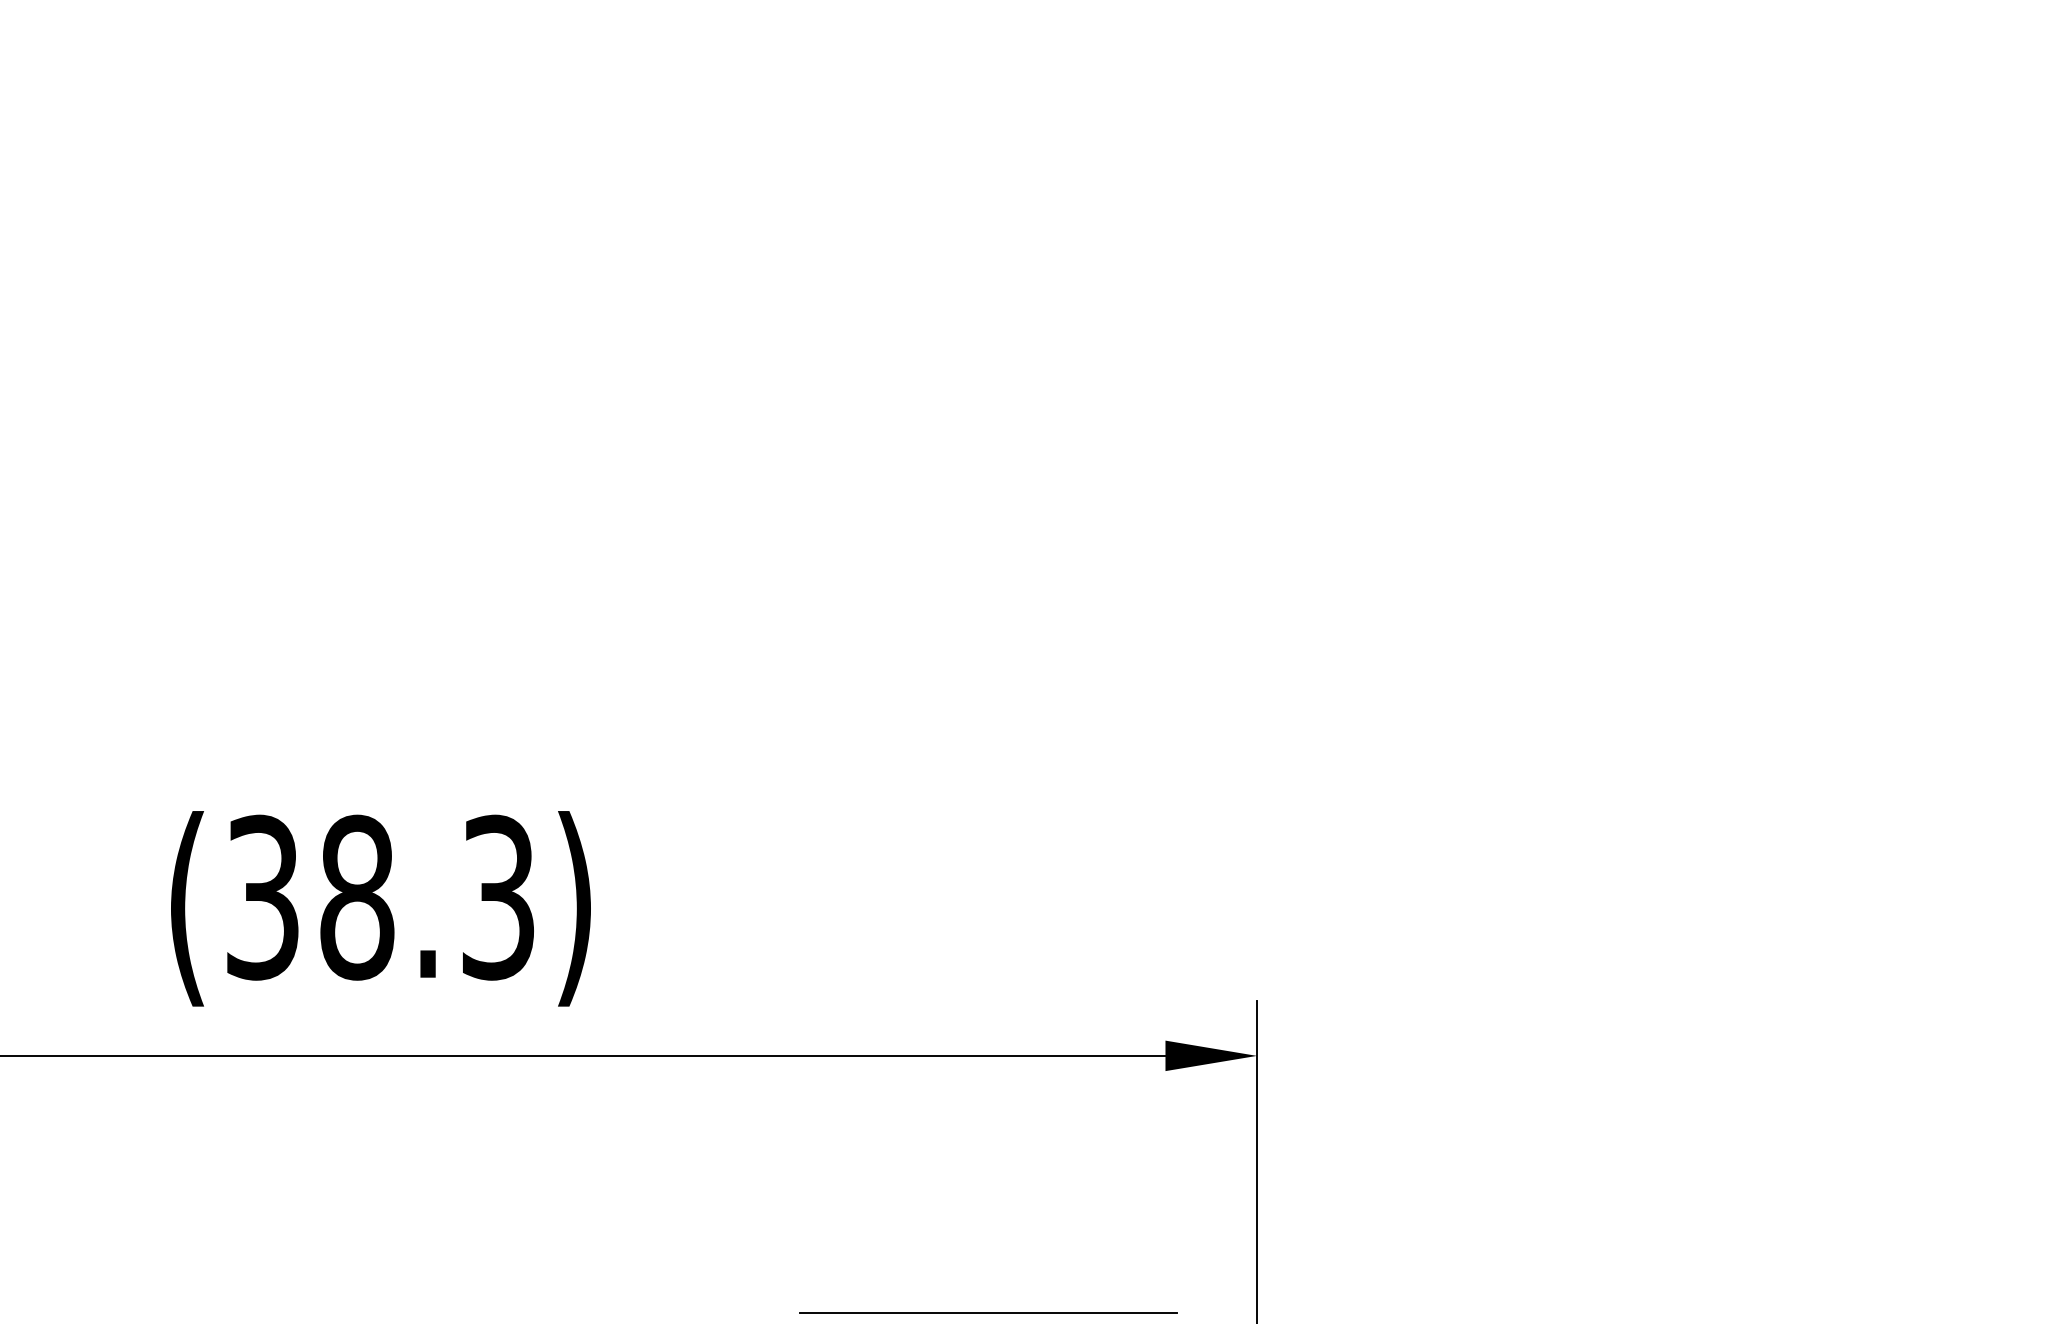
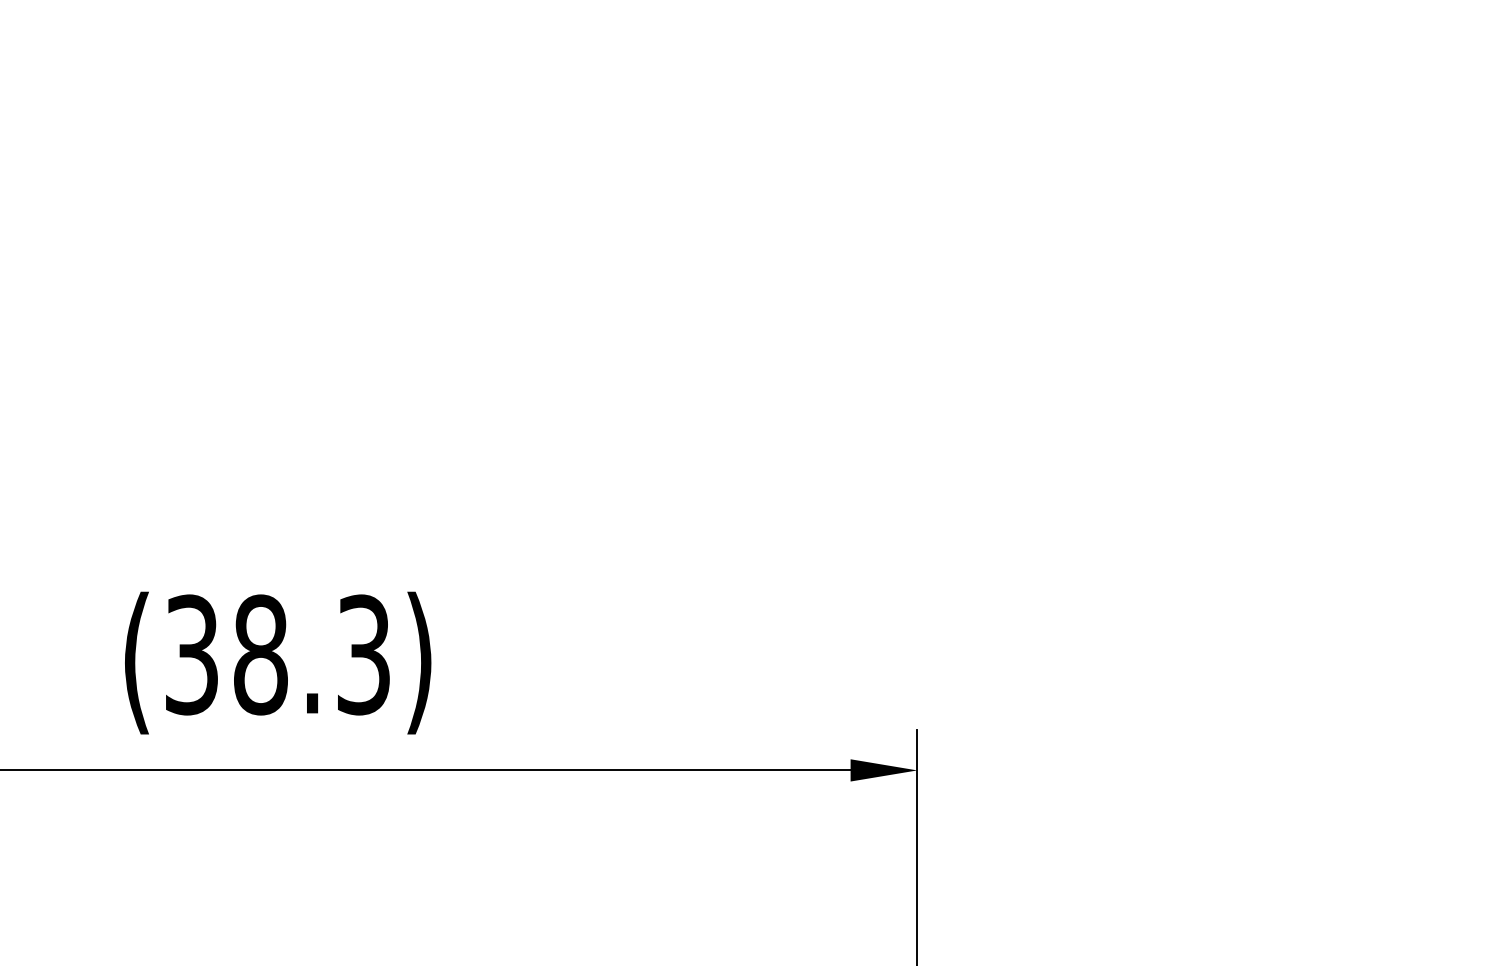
line: (987, 1312) -> (720, 957), removed

